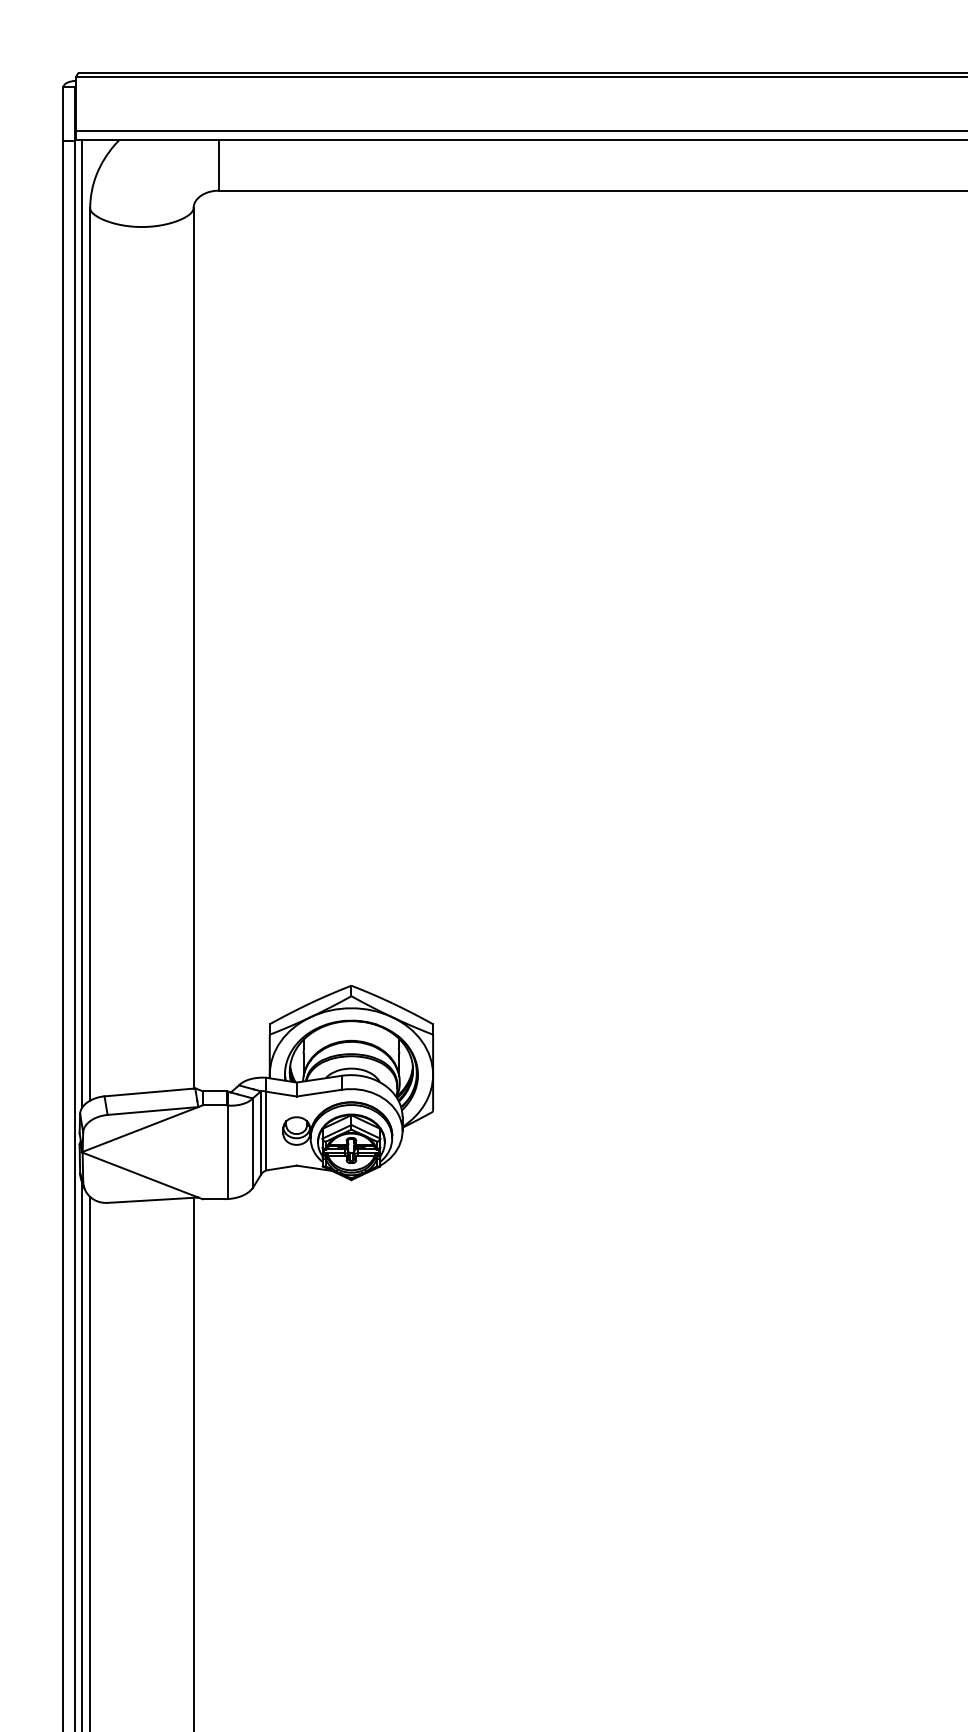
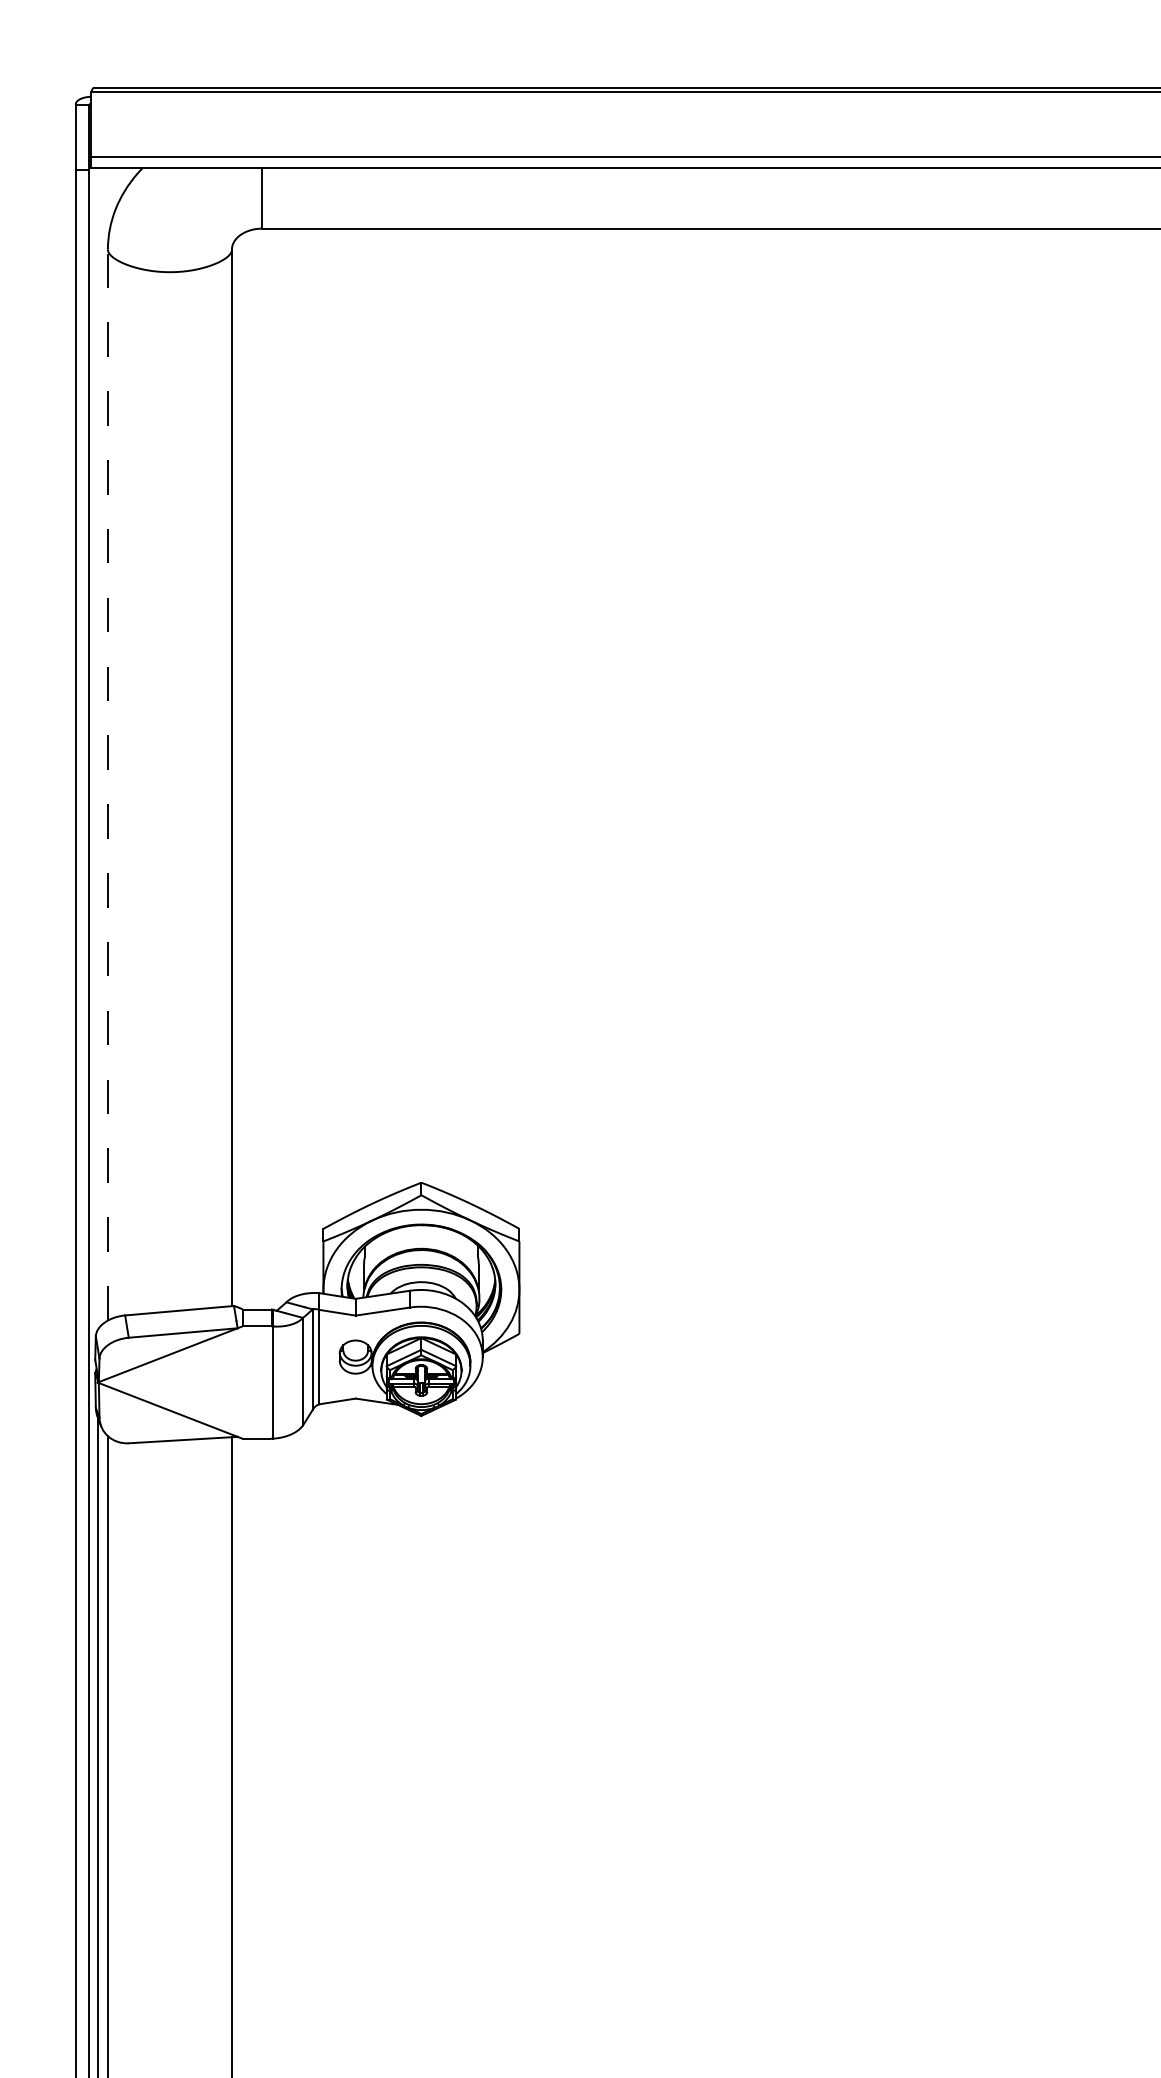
line: (82, 623) -> (98, 748), removed
line: (89, 653) -> (107, 784), solid -> dashed

